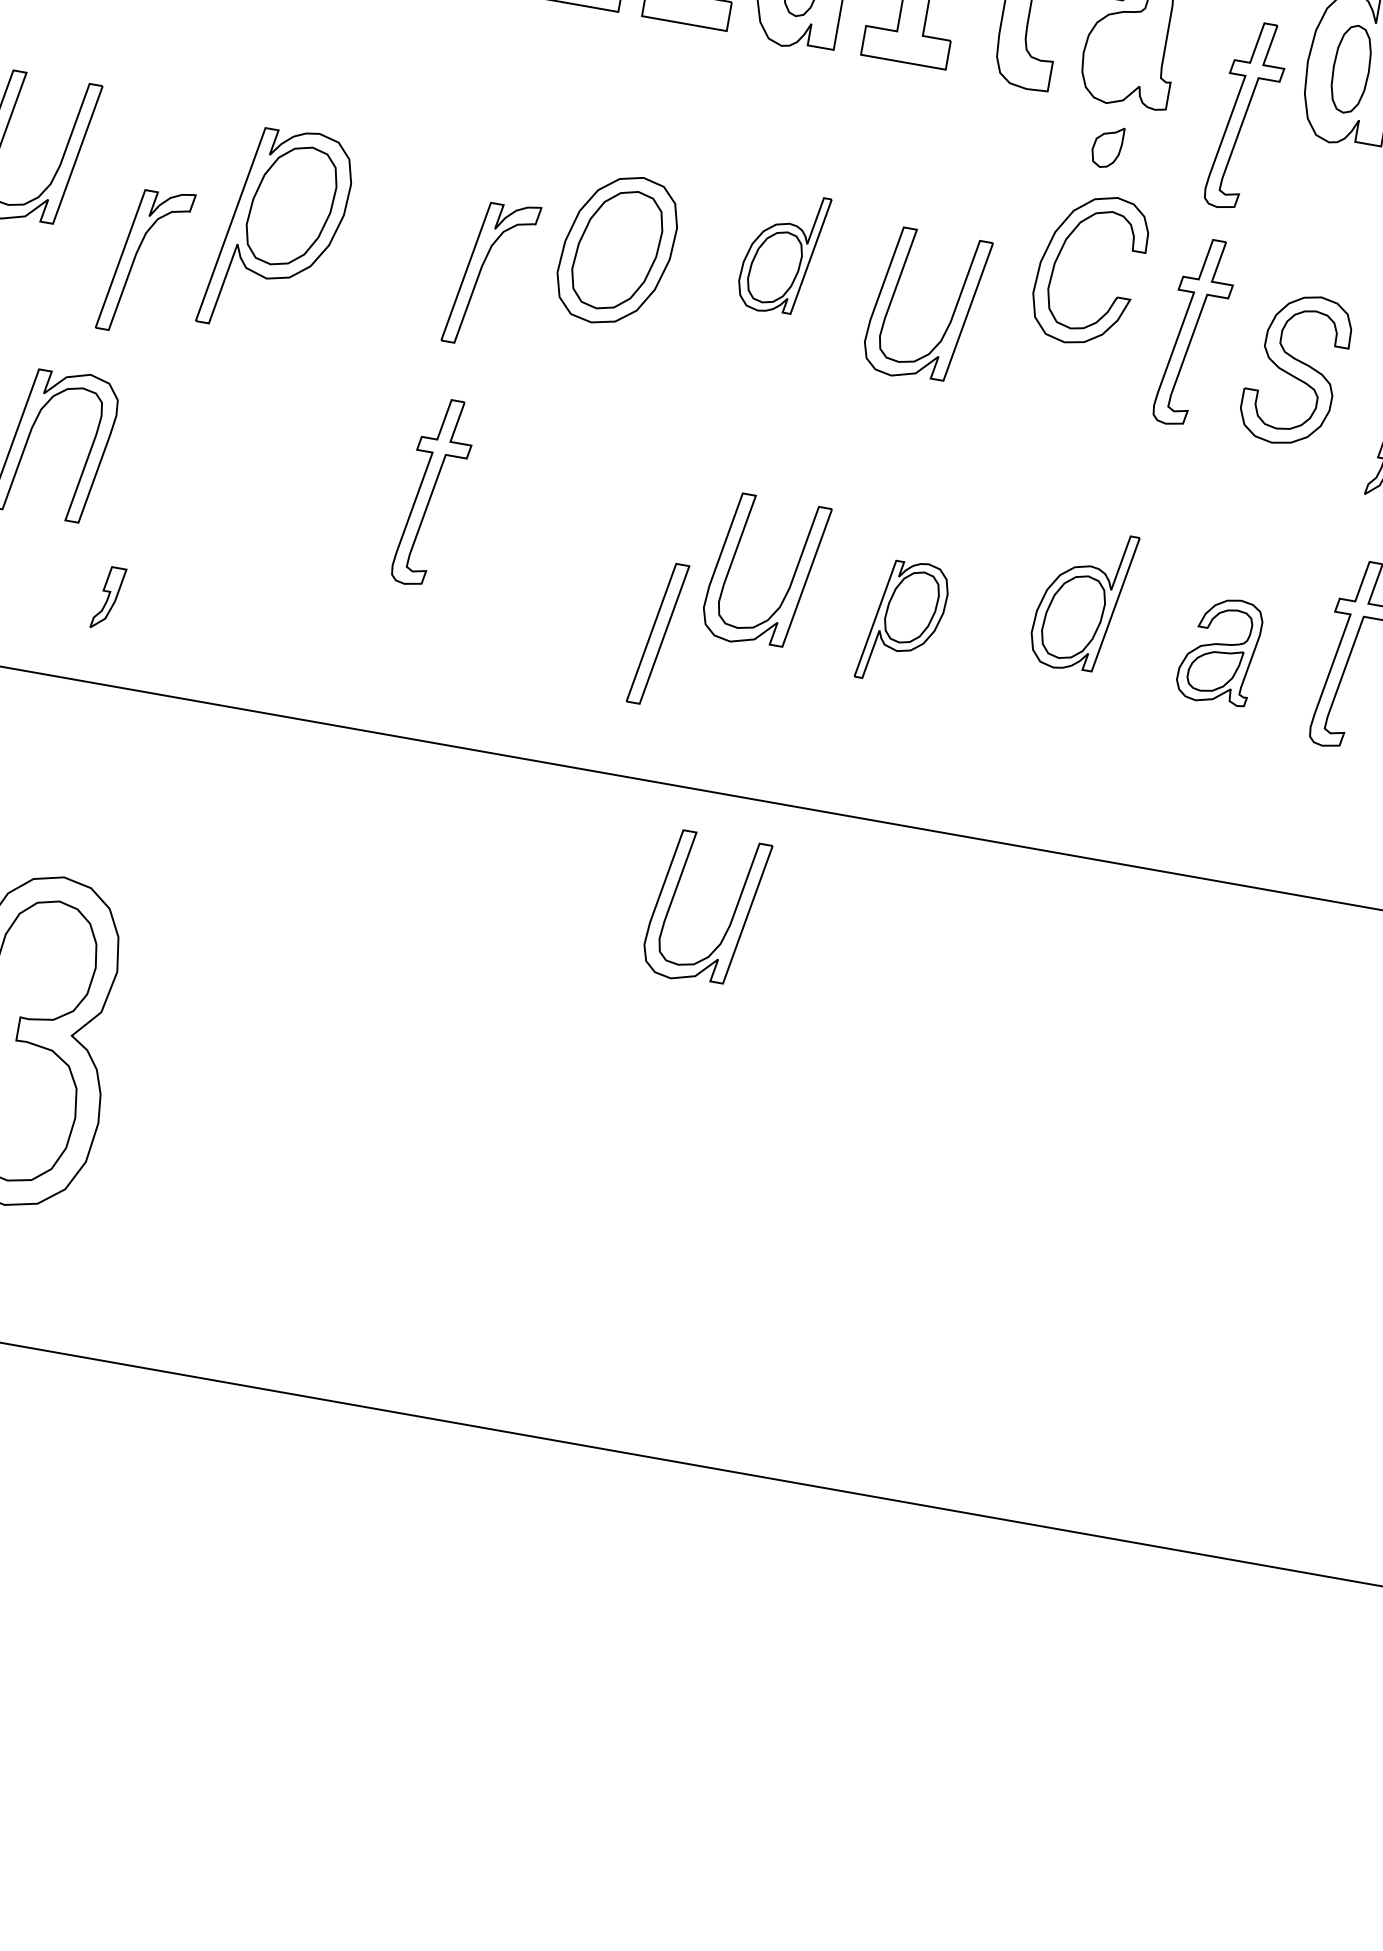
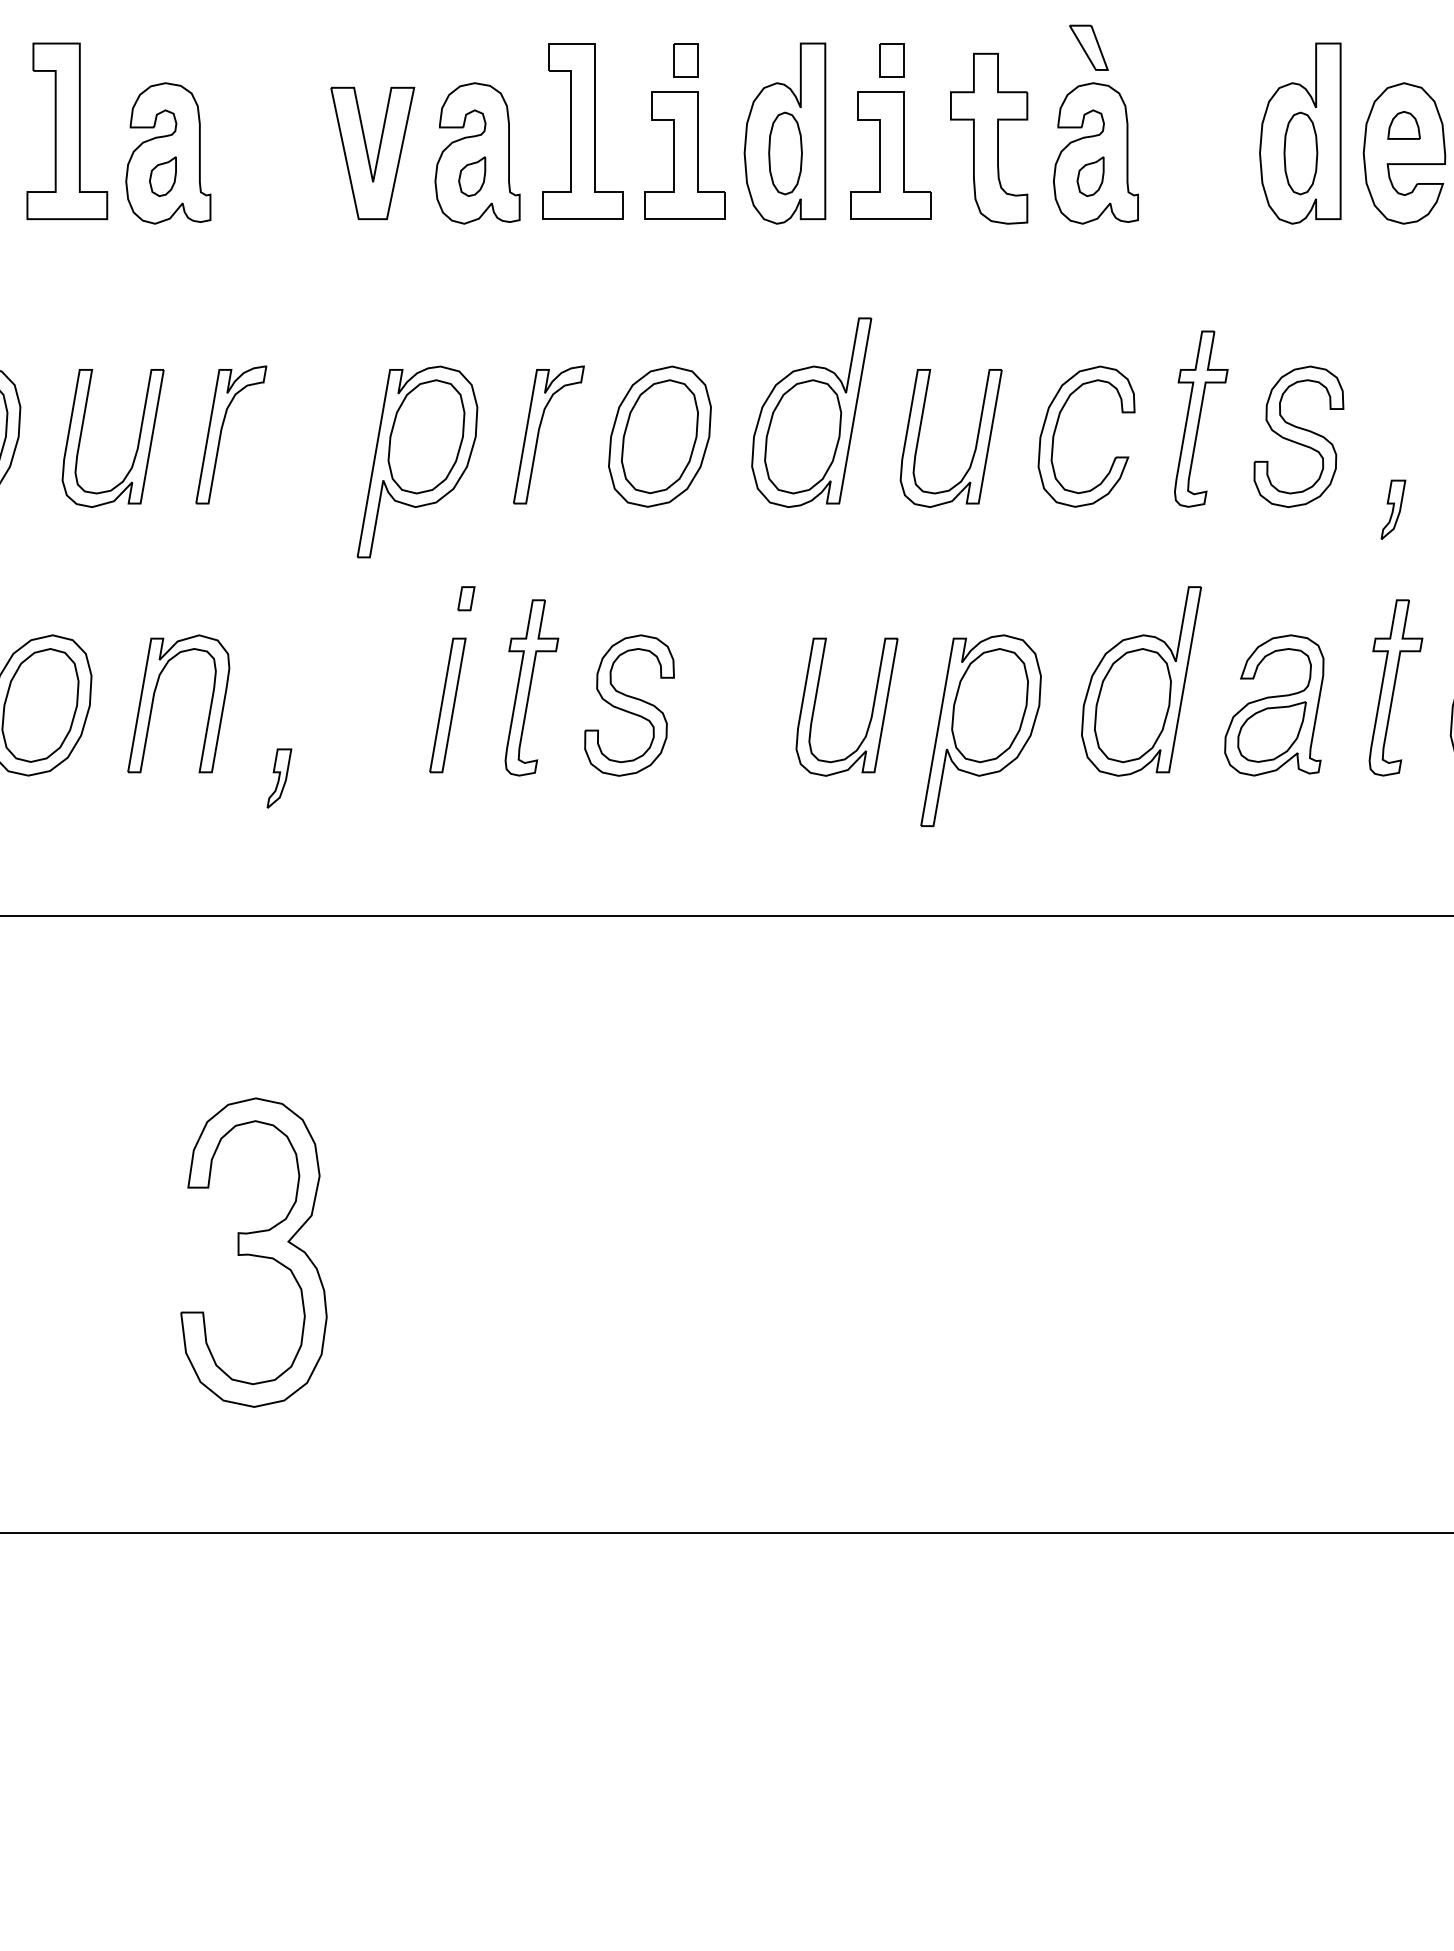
part: (1247, 115) -> (1213, 212), removed
part: (1107, 146) -> (1090, 176), moved
part: (277, 230) -> (417, 461), moved
part: (782, 252) -> (811, 412), size x1.67
part: (1060, 253) -> (1057, 426), moved
part: (137, 255) -> (222, 430), moved
part: (481, 271) -> (539, 434), moved
part: (381, 385) -> (466, 598), added
part: (534, 529) -> (629, 705), added
part: (108, 598) -> (279, 778), moved
part: (1083, 600) -> (1141, 681), size x1.43
part: (902, 622) -> (980, 730), size x1.67
part: (657, 633) -> (447, 705), moved
part: (1219, 650) -> (1274, 705), size x1.43
part: (731, 918) -> (871, 1028), removed

